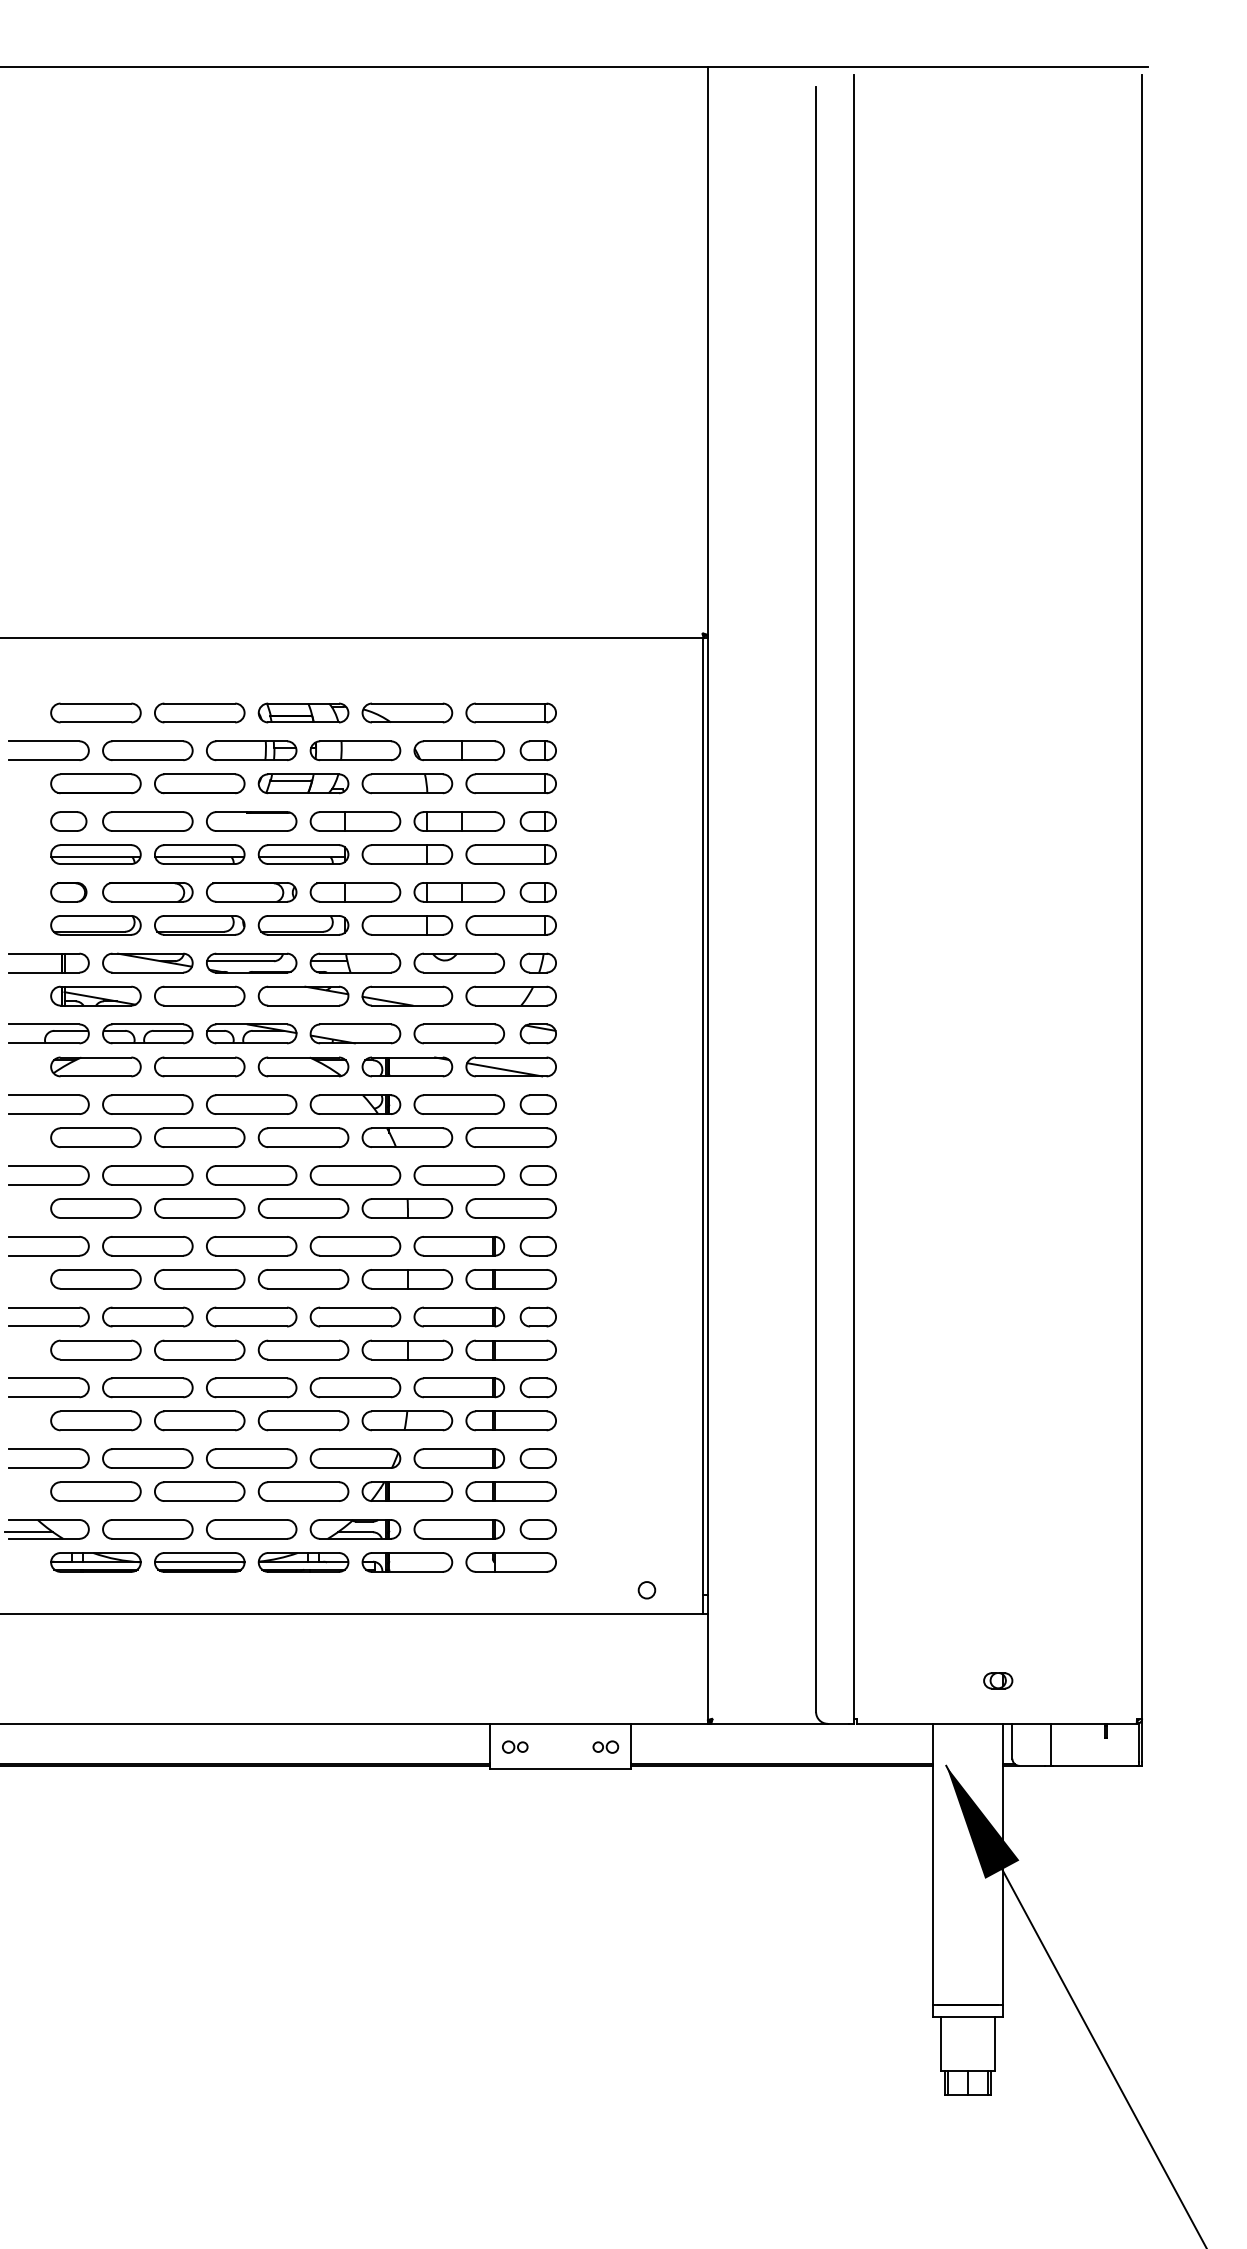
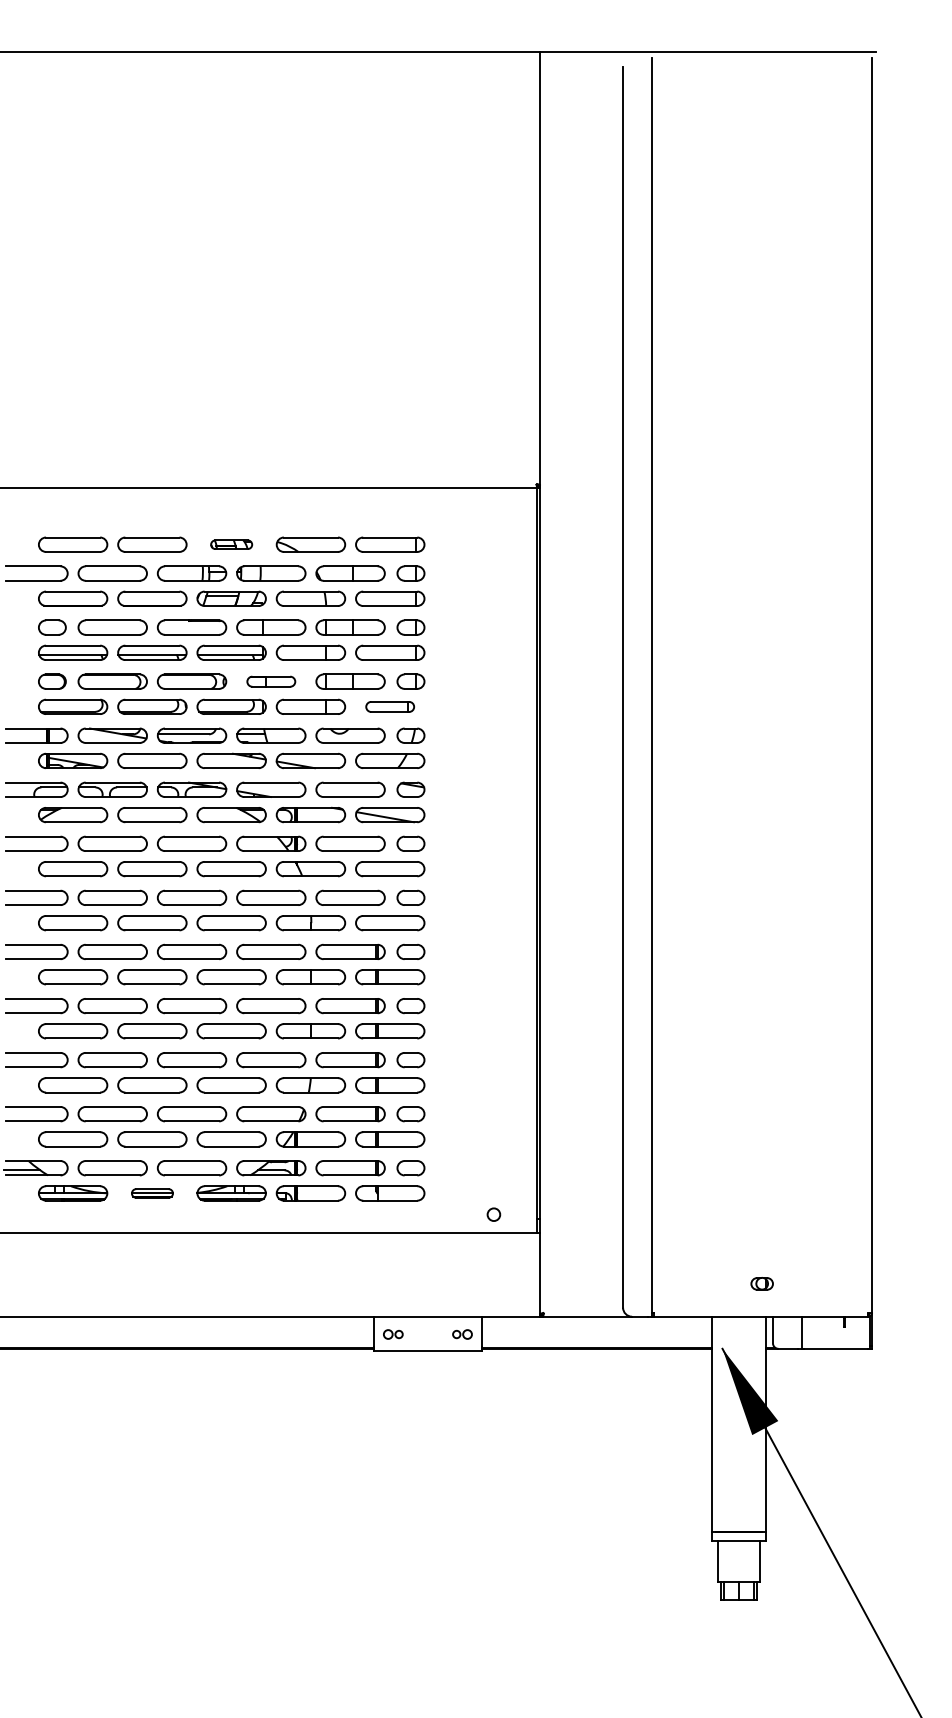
part: (303, 712) -> (231, 544), size x0.6
part: (355, 892) -> (271, 681), size x0.7
part: (510, 925) -> (389, 707), size x0.7
part: (199, 1562) -> (152, 1193), size x0.6

